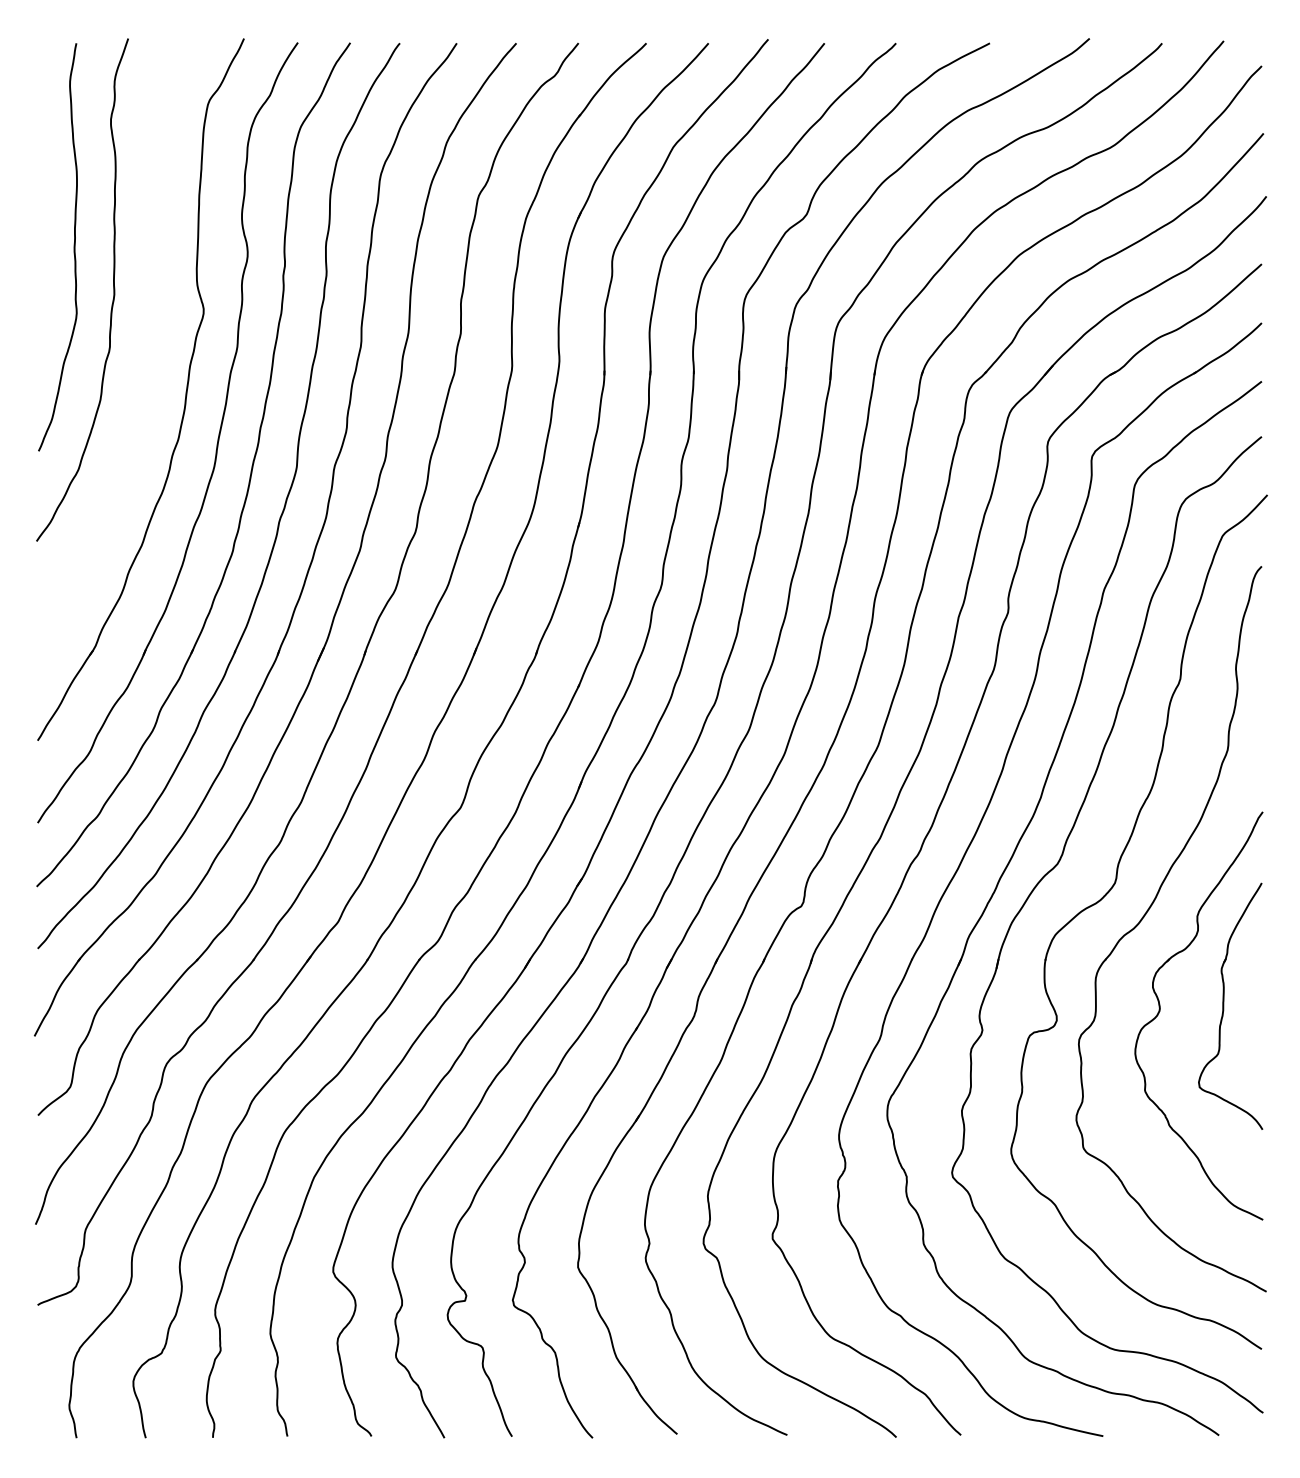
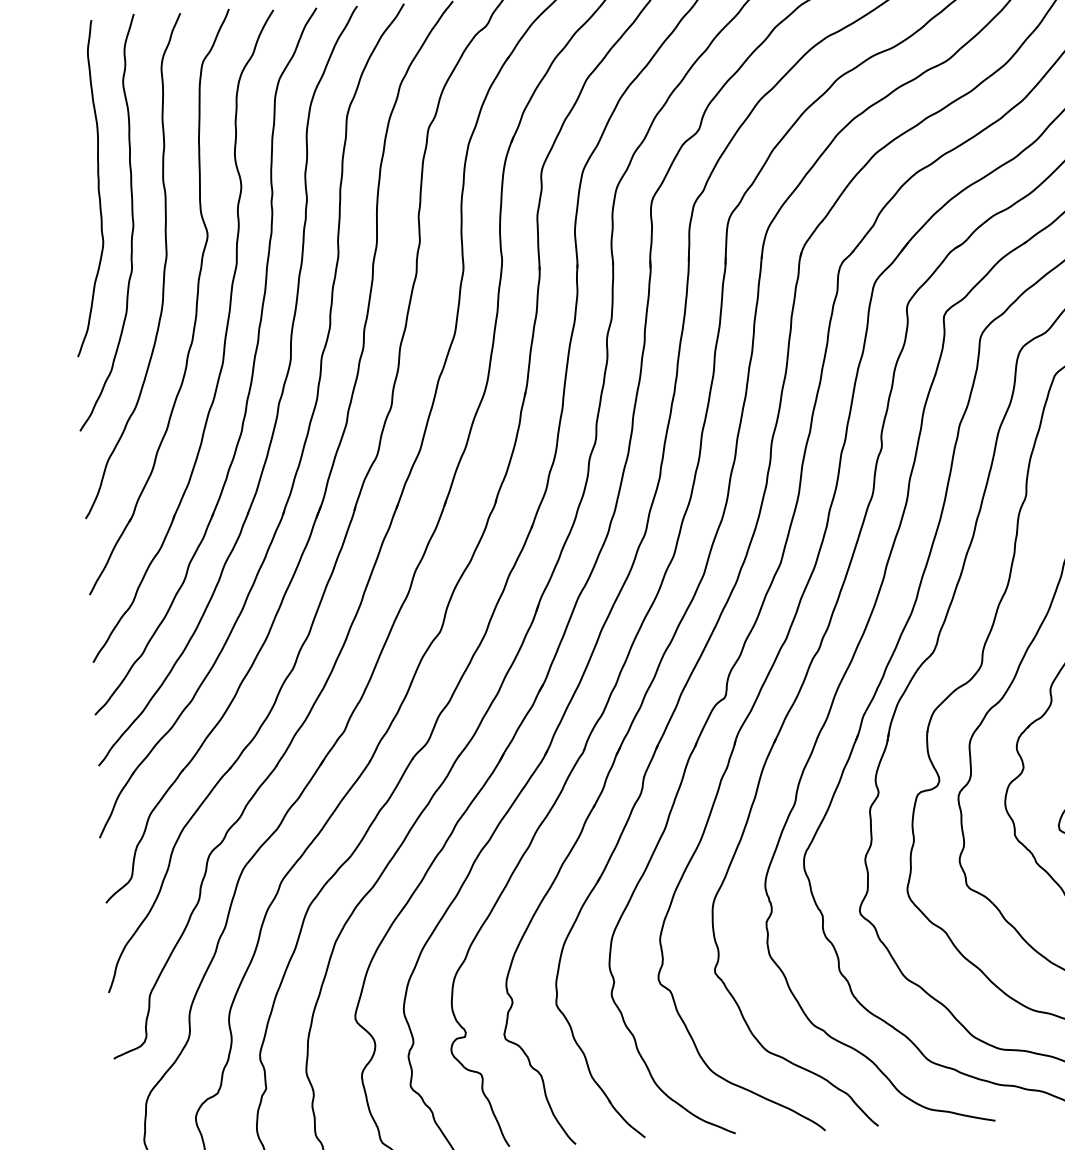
curve: (148, 348) -> (163, 267), added

